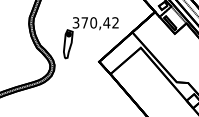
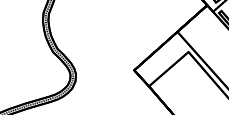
part: (92, 28) -> (125, 26), removed

